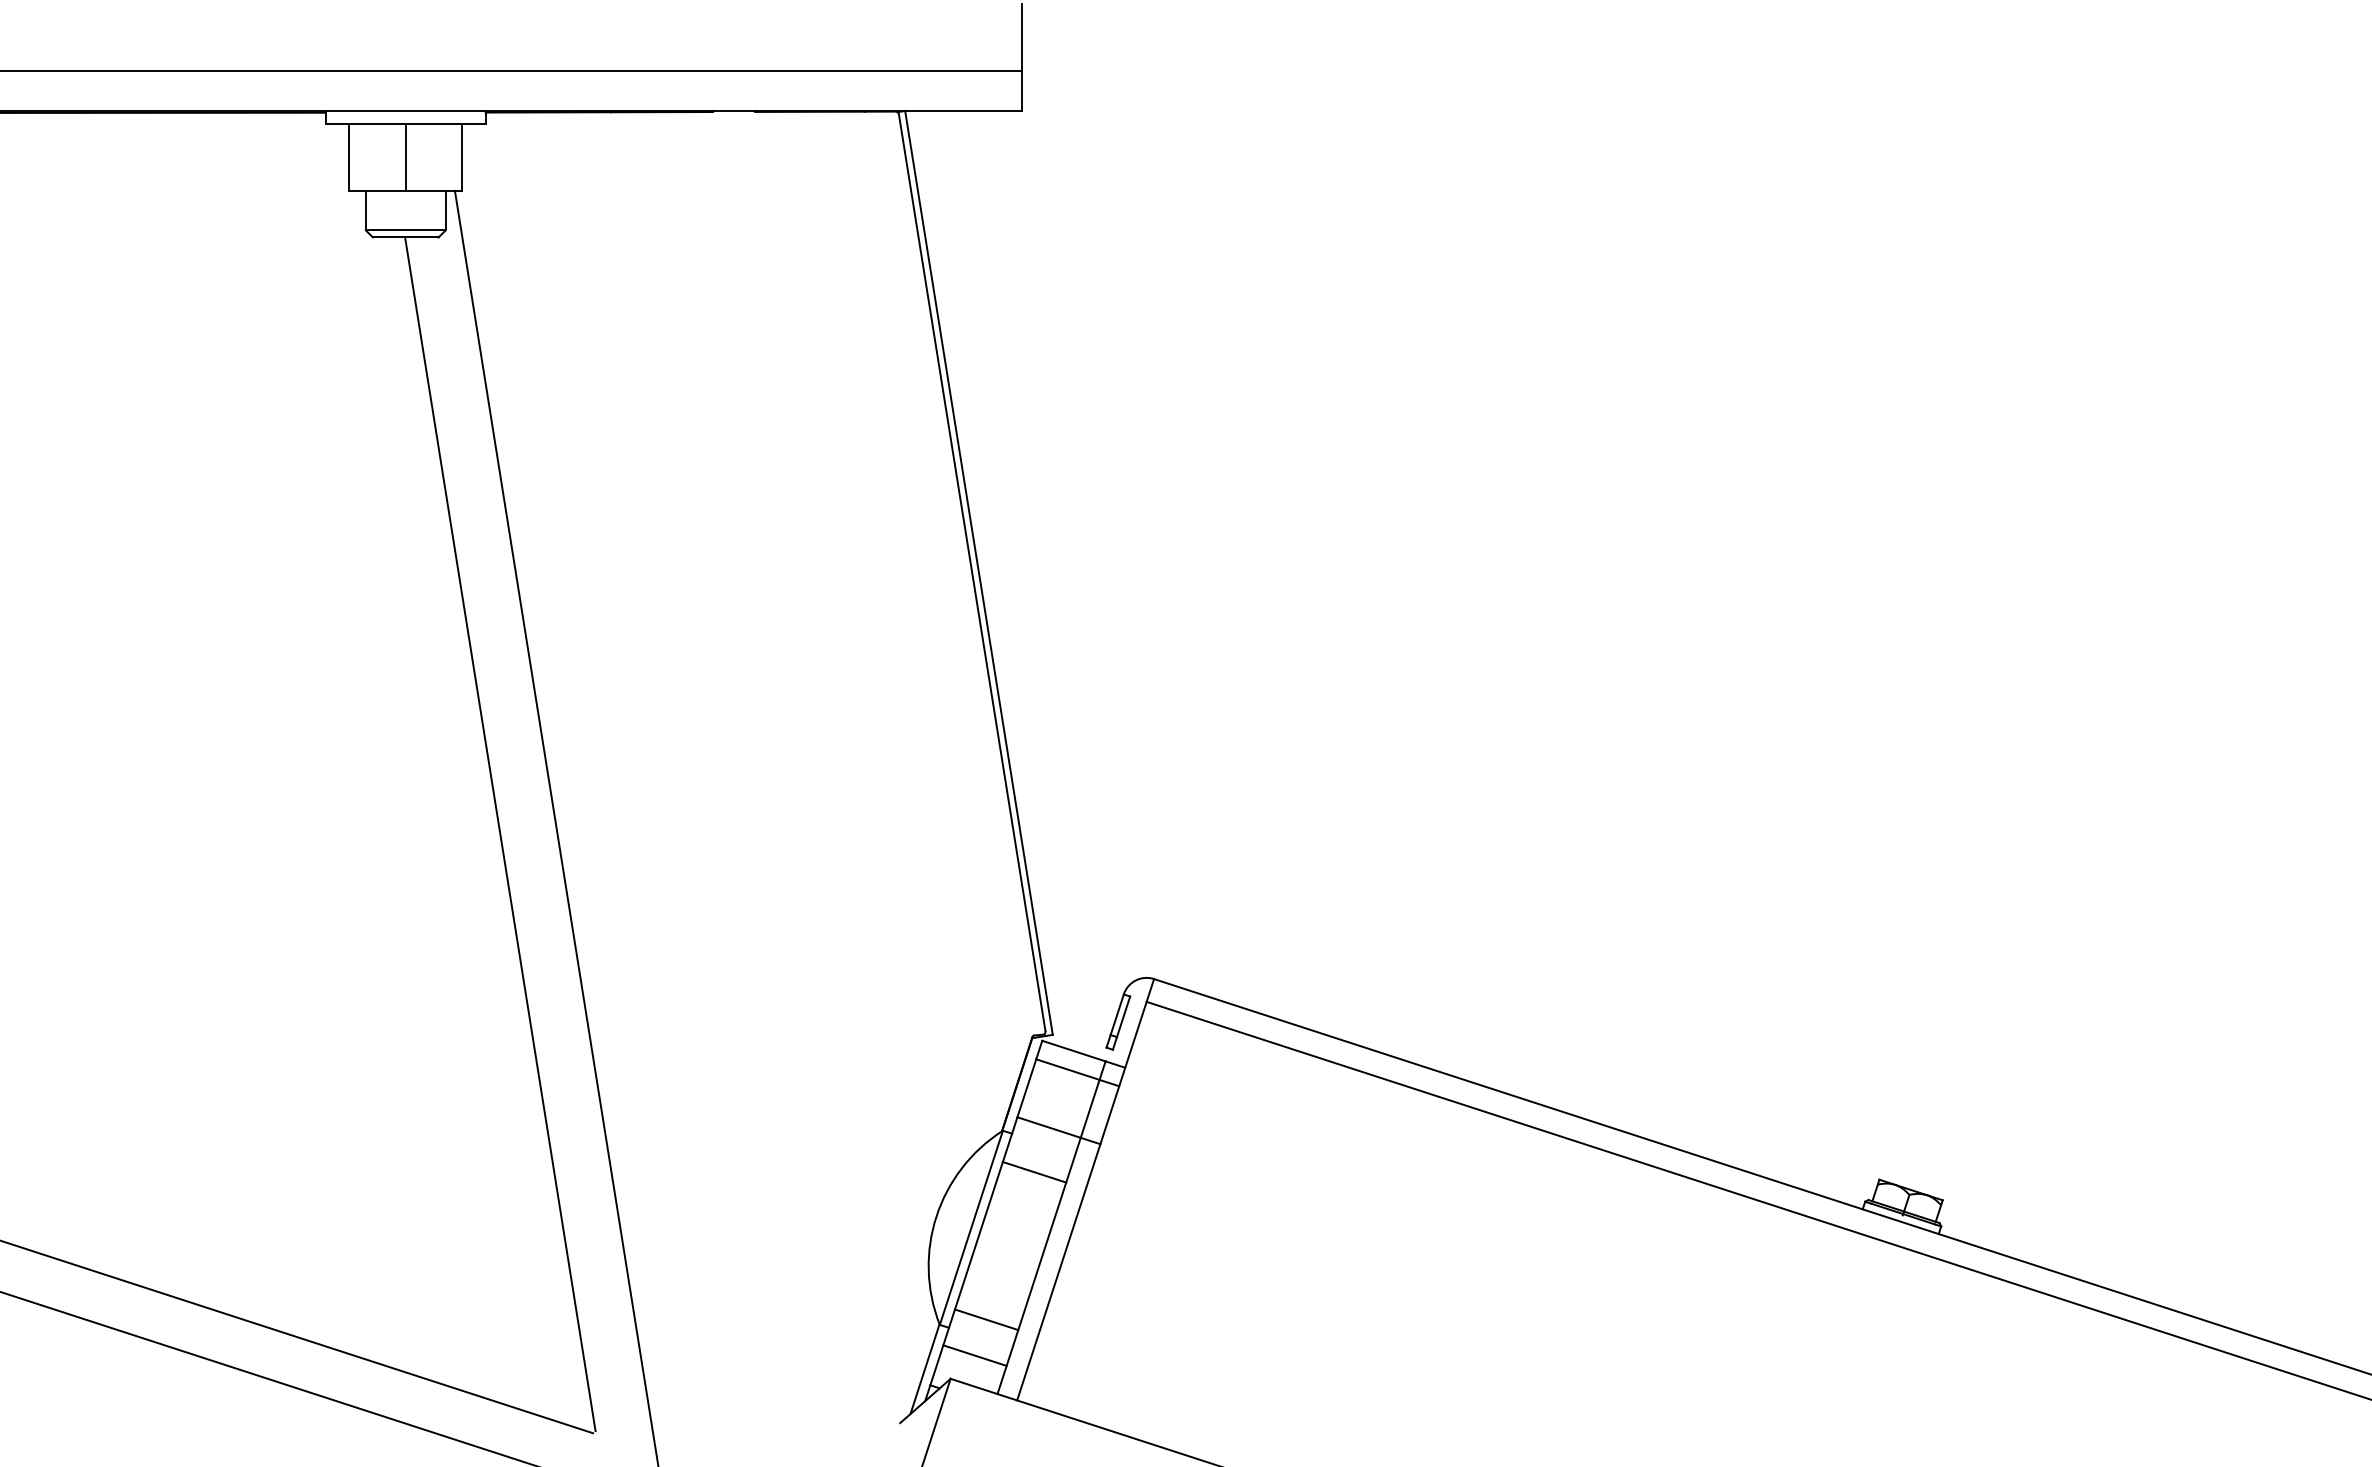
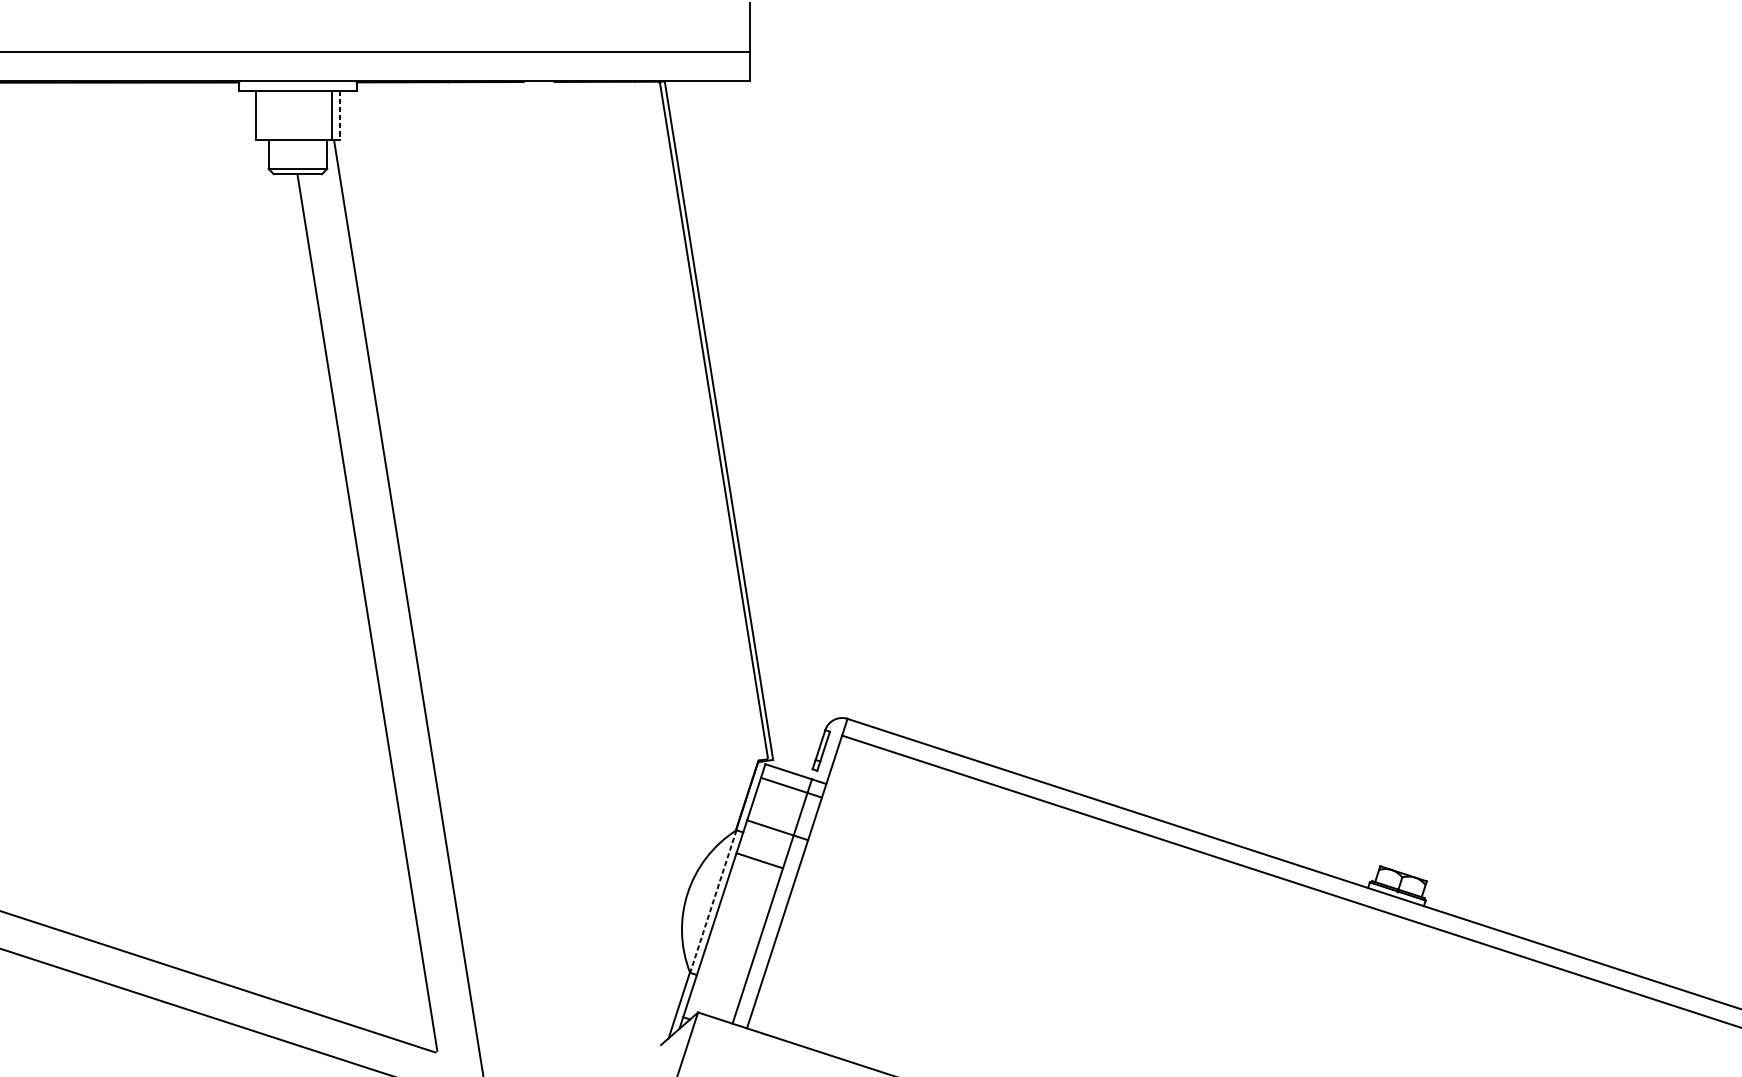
line: (405, 157) -> (332, 115), moved
line: (462, 158) -> (339, 116), solid -> dashed
line: (971, 1228) -> (713, 902), solid -> dashed
line: (986, 1319) -> (724, 968), removed
line: (974, 1355) -> (715, 995), removed

